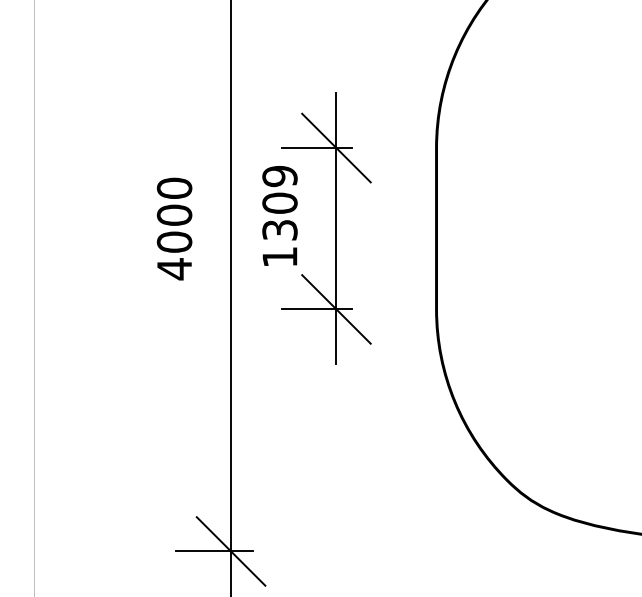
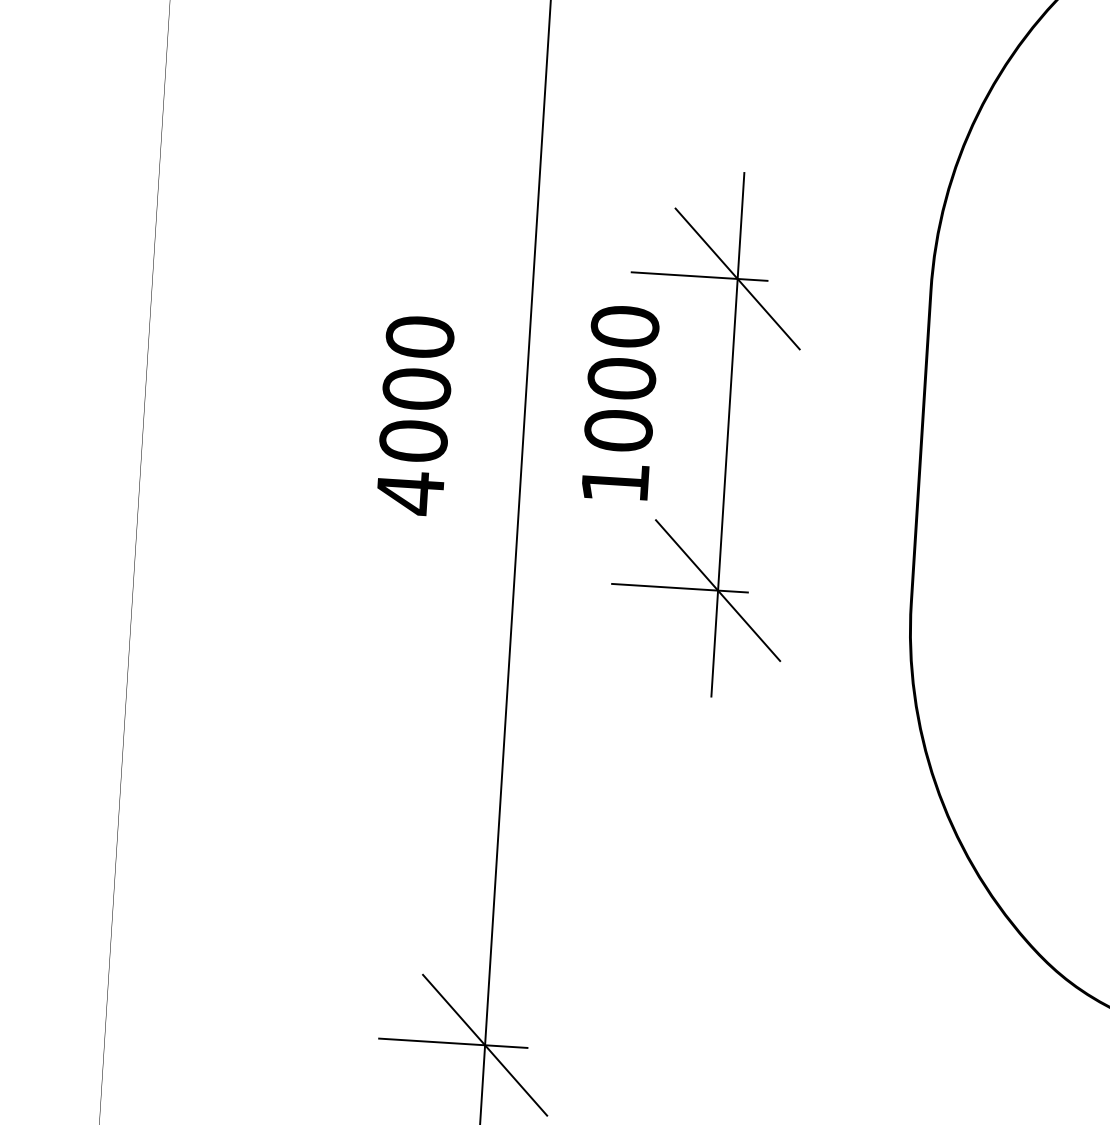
text: (279, 202) -> (621, 377), 1309 -> 1000

